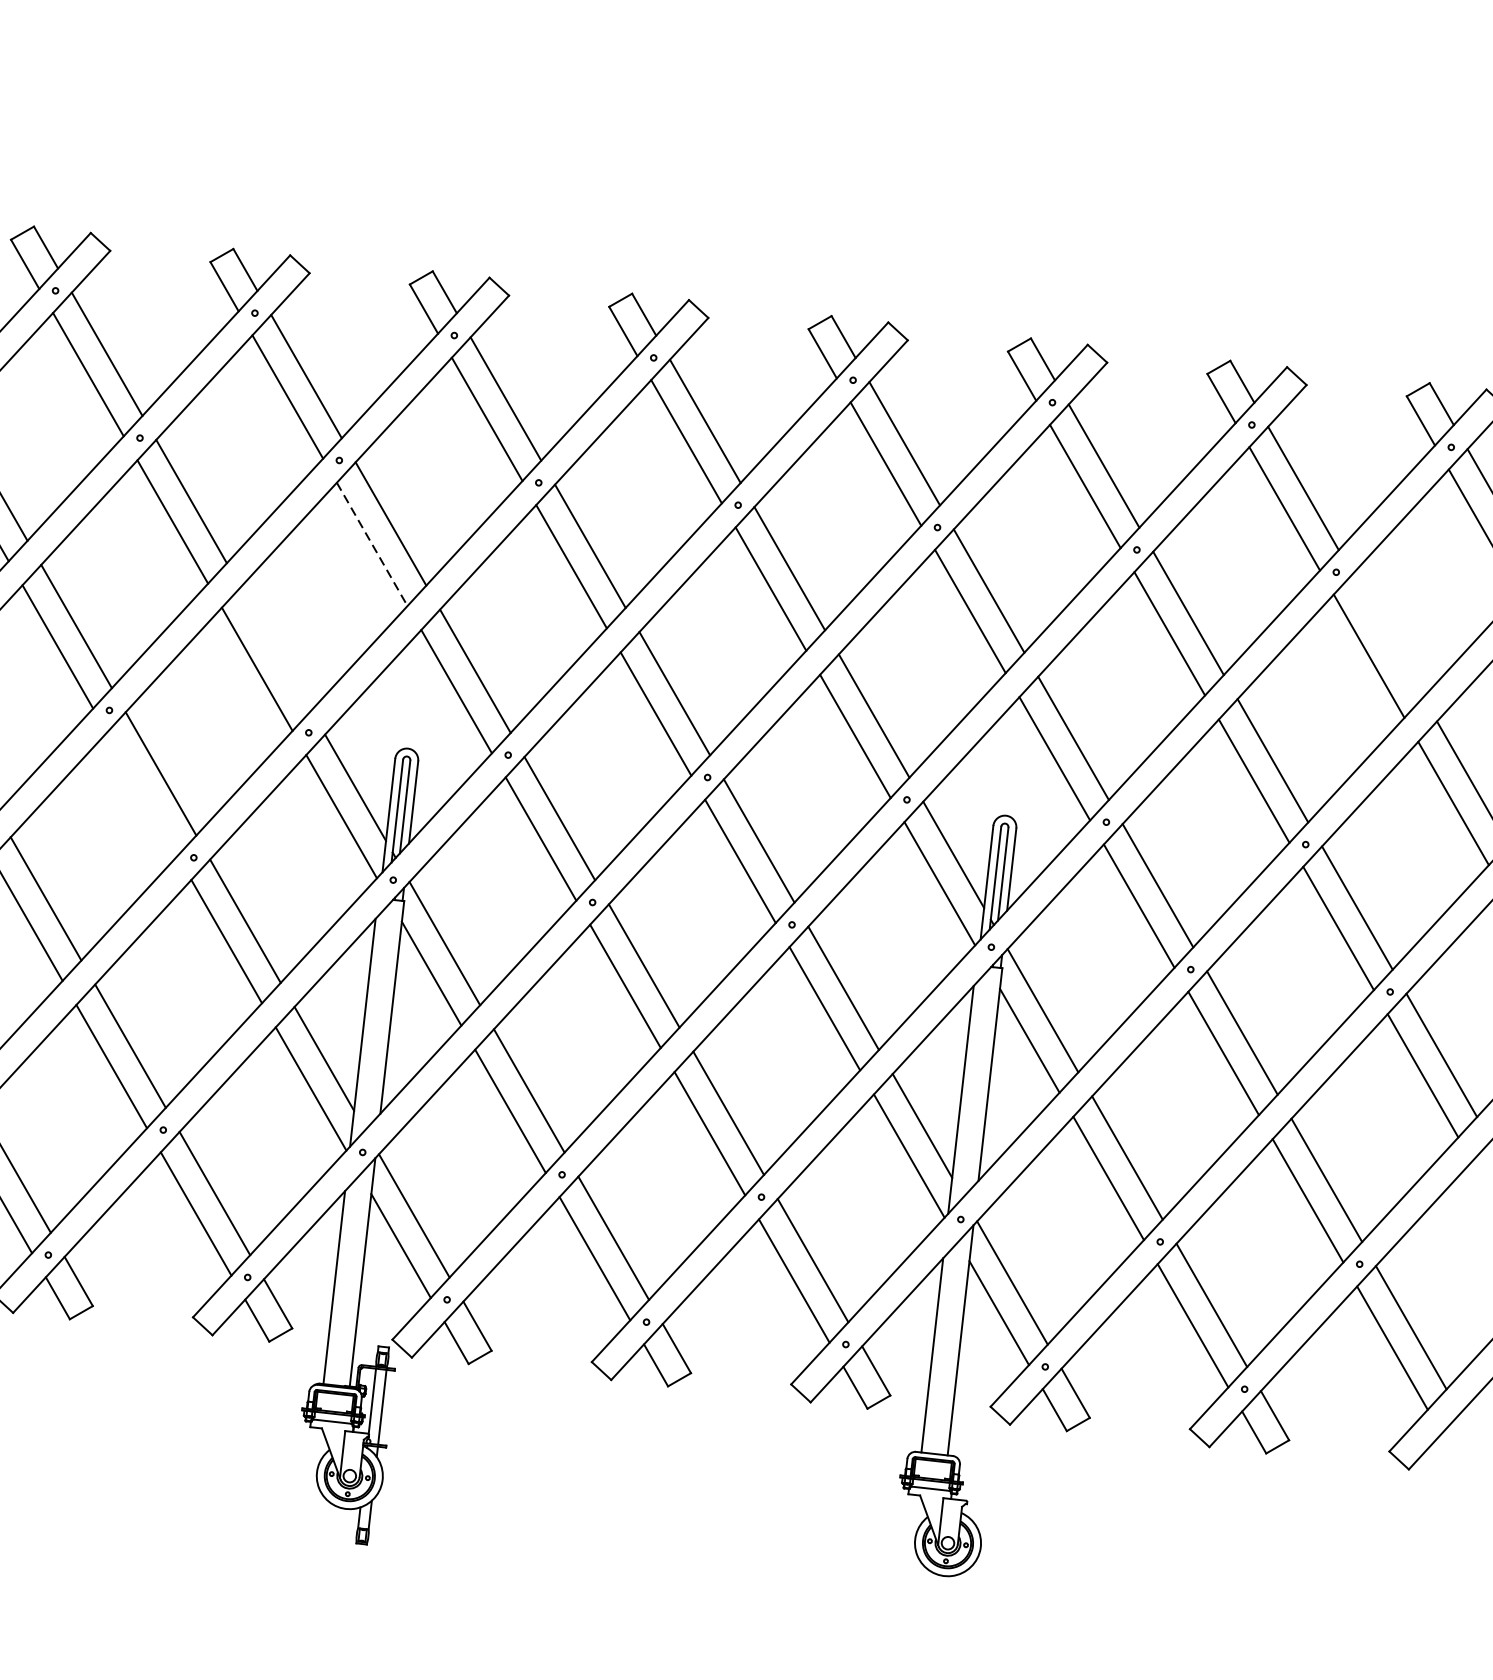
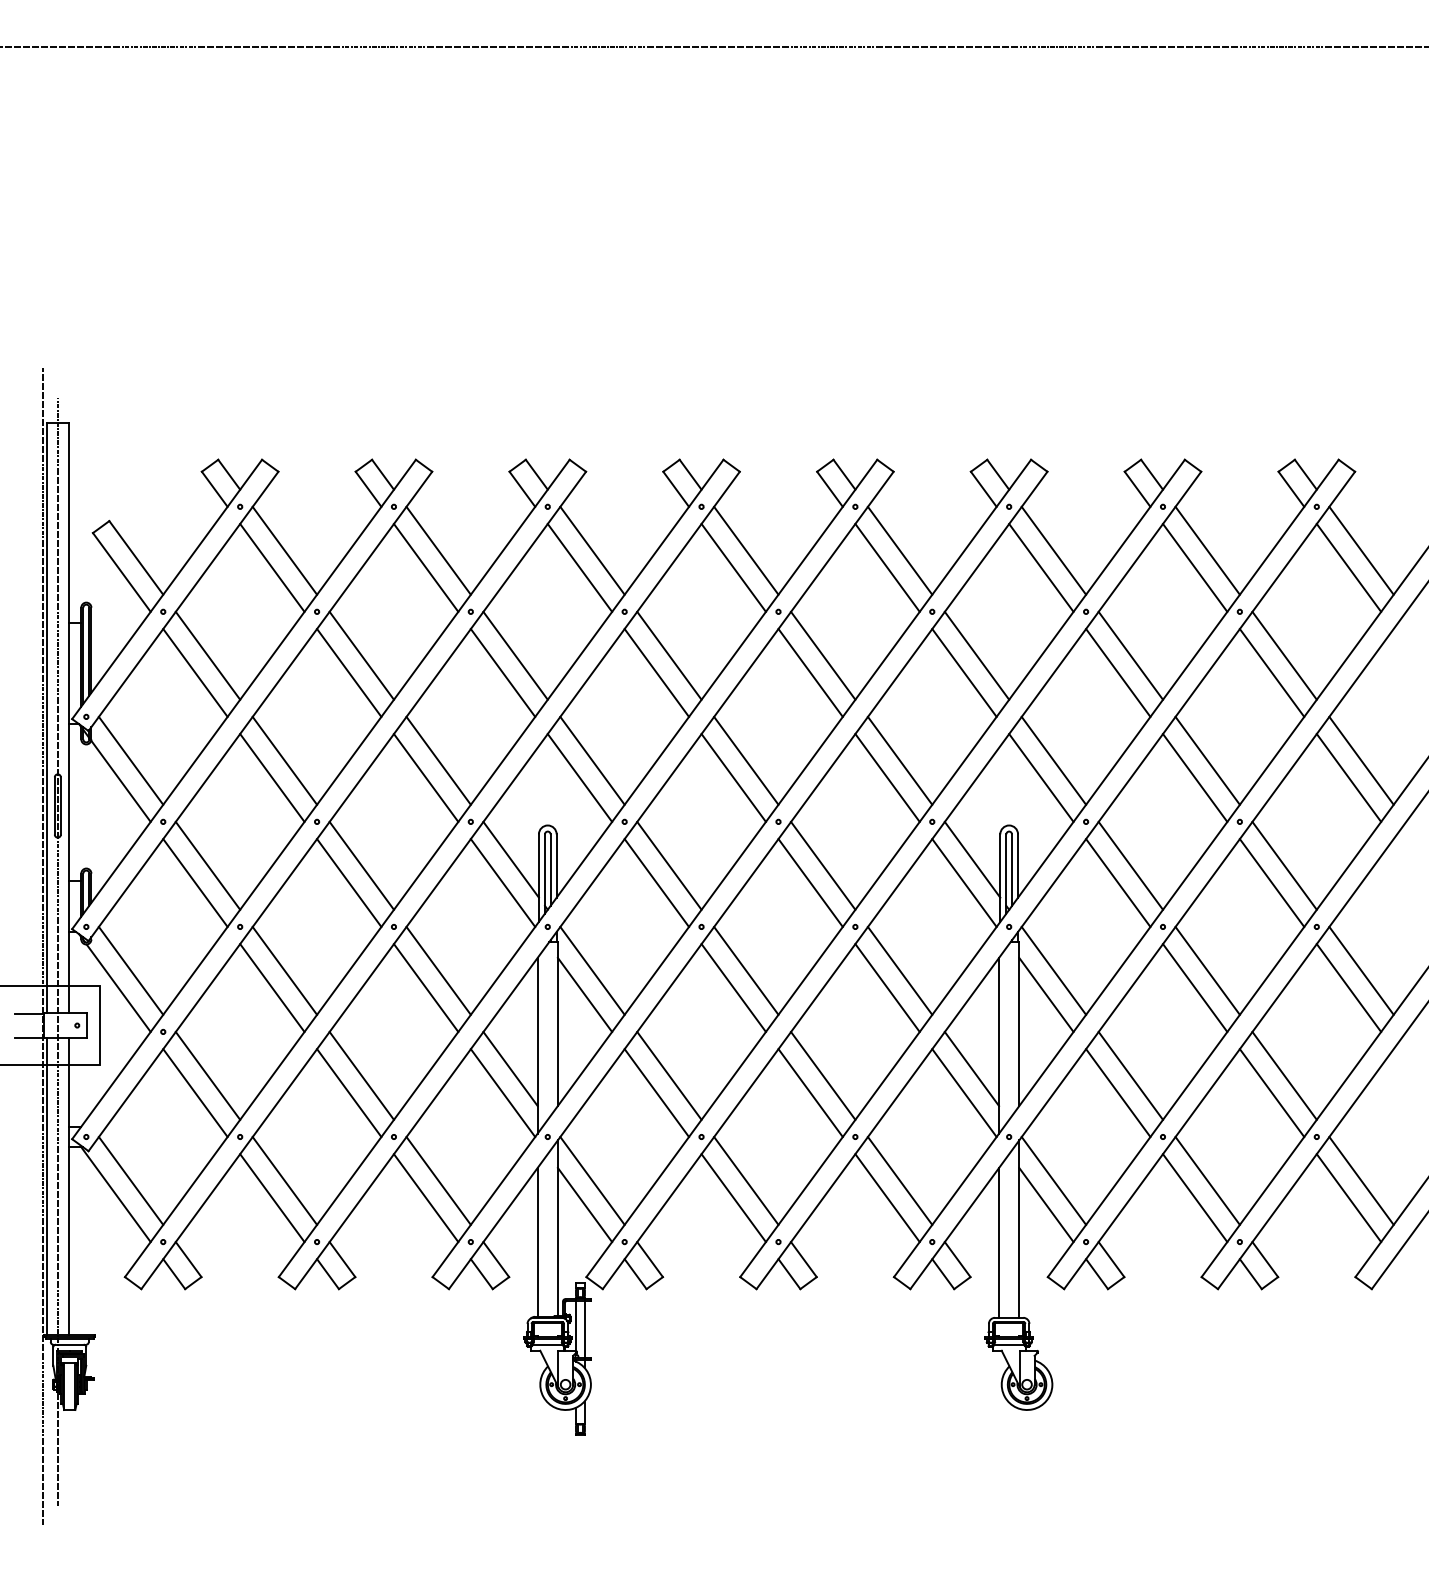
line: (372, 545) -> (503, 673), dashed -> solid
line: (1387, 635) -> (1284, 655), added
line: (275, 648) -> (438, 760), added
line: (142, 793) -> (349, 882), added

